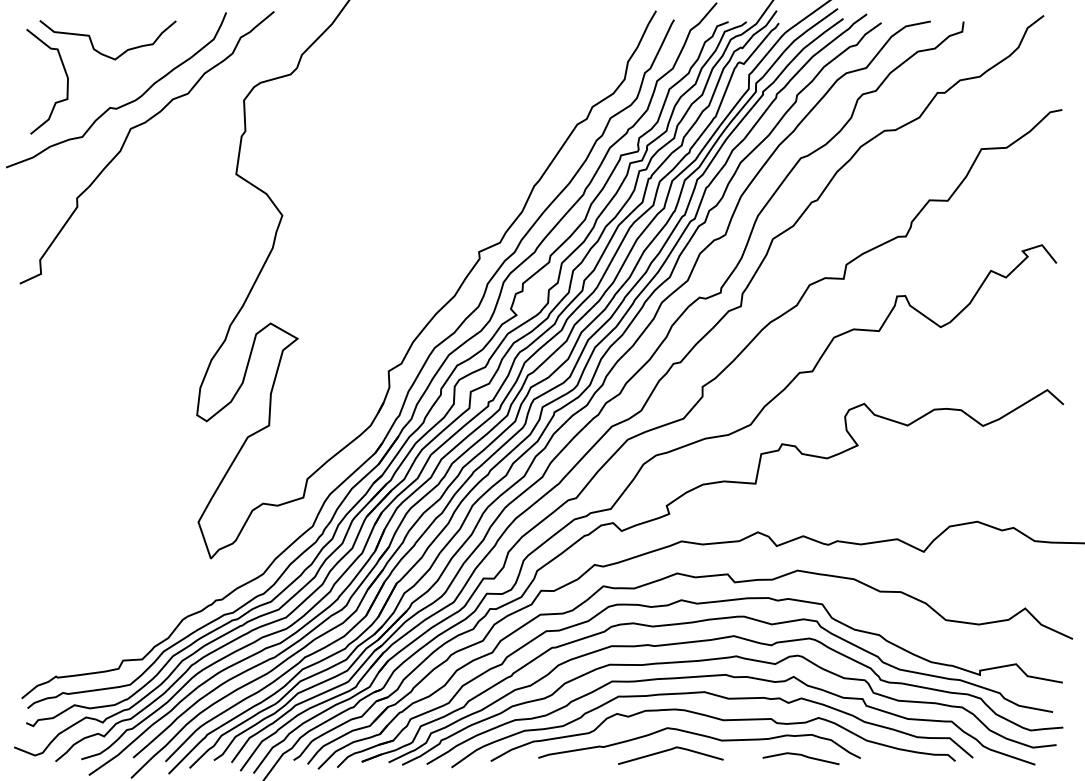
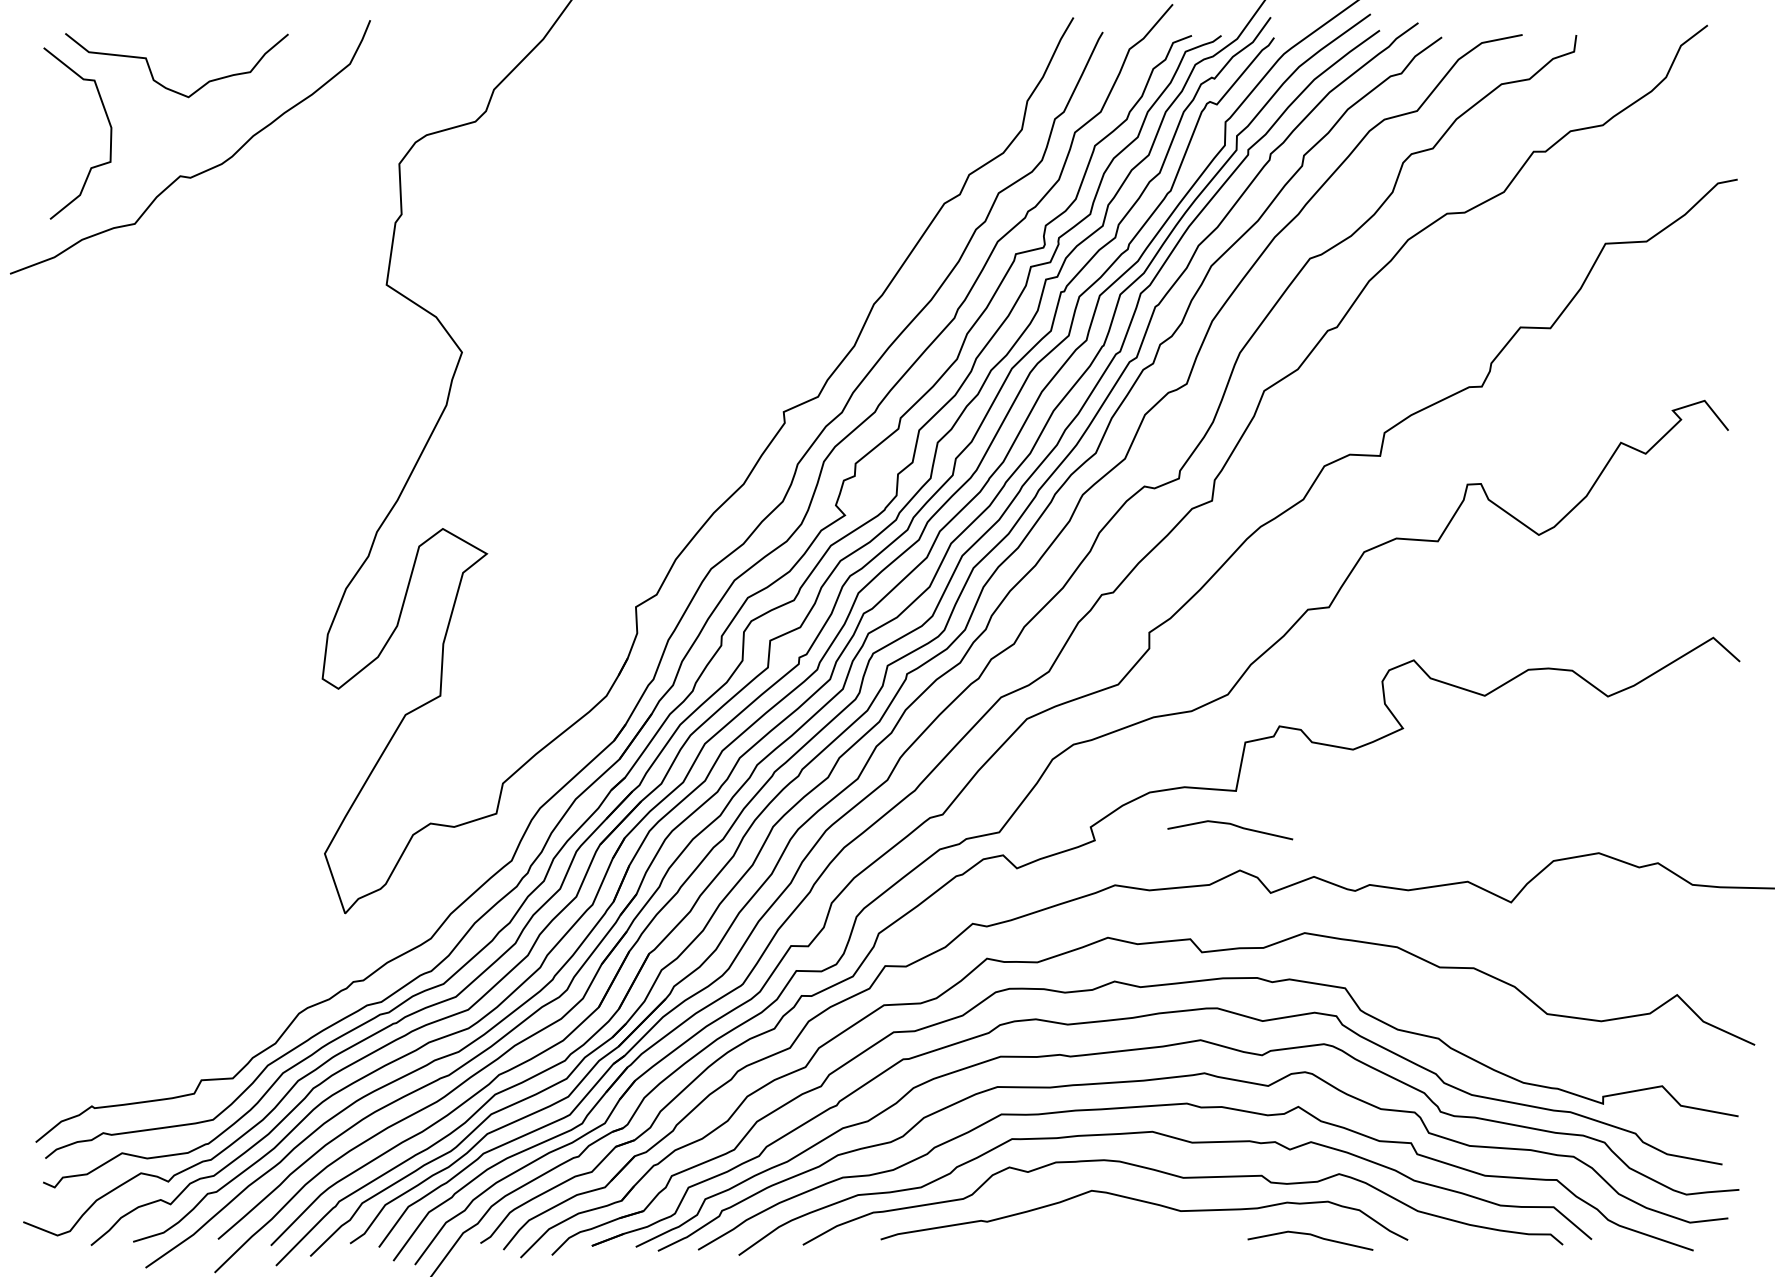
curve: (127, 138) -> (208, 226), removed
line: (753, 505) -> (1232, 826), added
curve: (670, 750) -> (1096, 1227), removed

